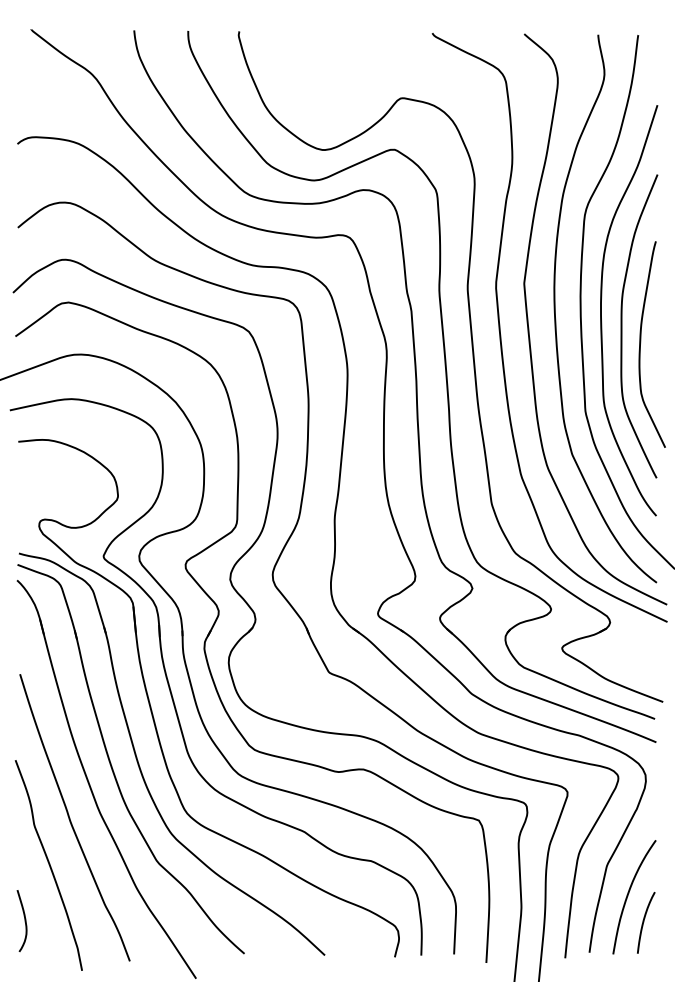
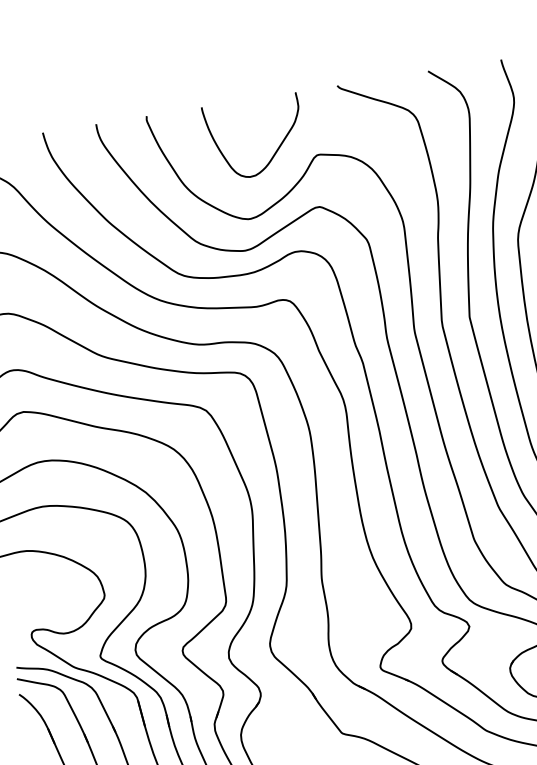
curve: (360, 87) -> (275, 151), added

